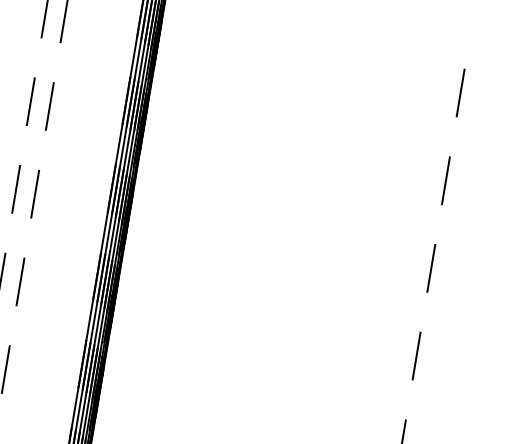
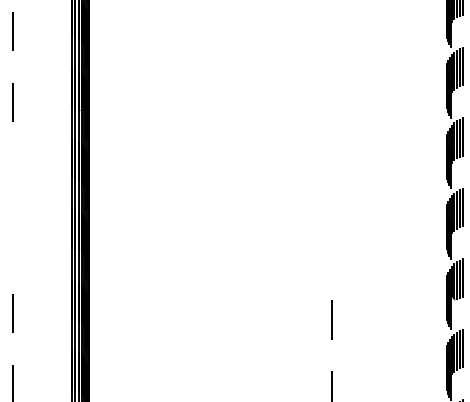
line: (461, 92) -> (332, 37), removed
line: (446, 180) -> (332, 108), removed
line: (34, 193) -> (12, 172), removed
line: (431, 267) -> (332, 178), removed
line: (20, 282) -> (12, 243), removed
line: (416, 356) -> (332, 249), removed

